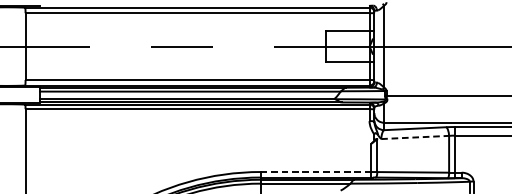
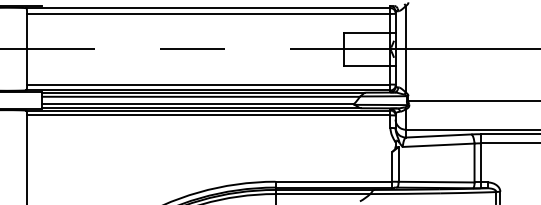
line: (415, 137) -> (438, 145), dashed -> solid
line: (315, 171) -> (333, 181), dashed -> solid

